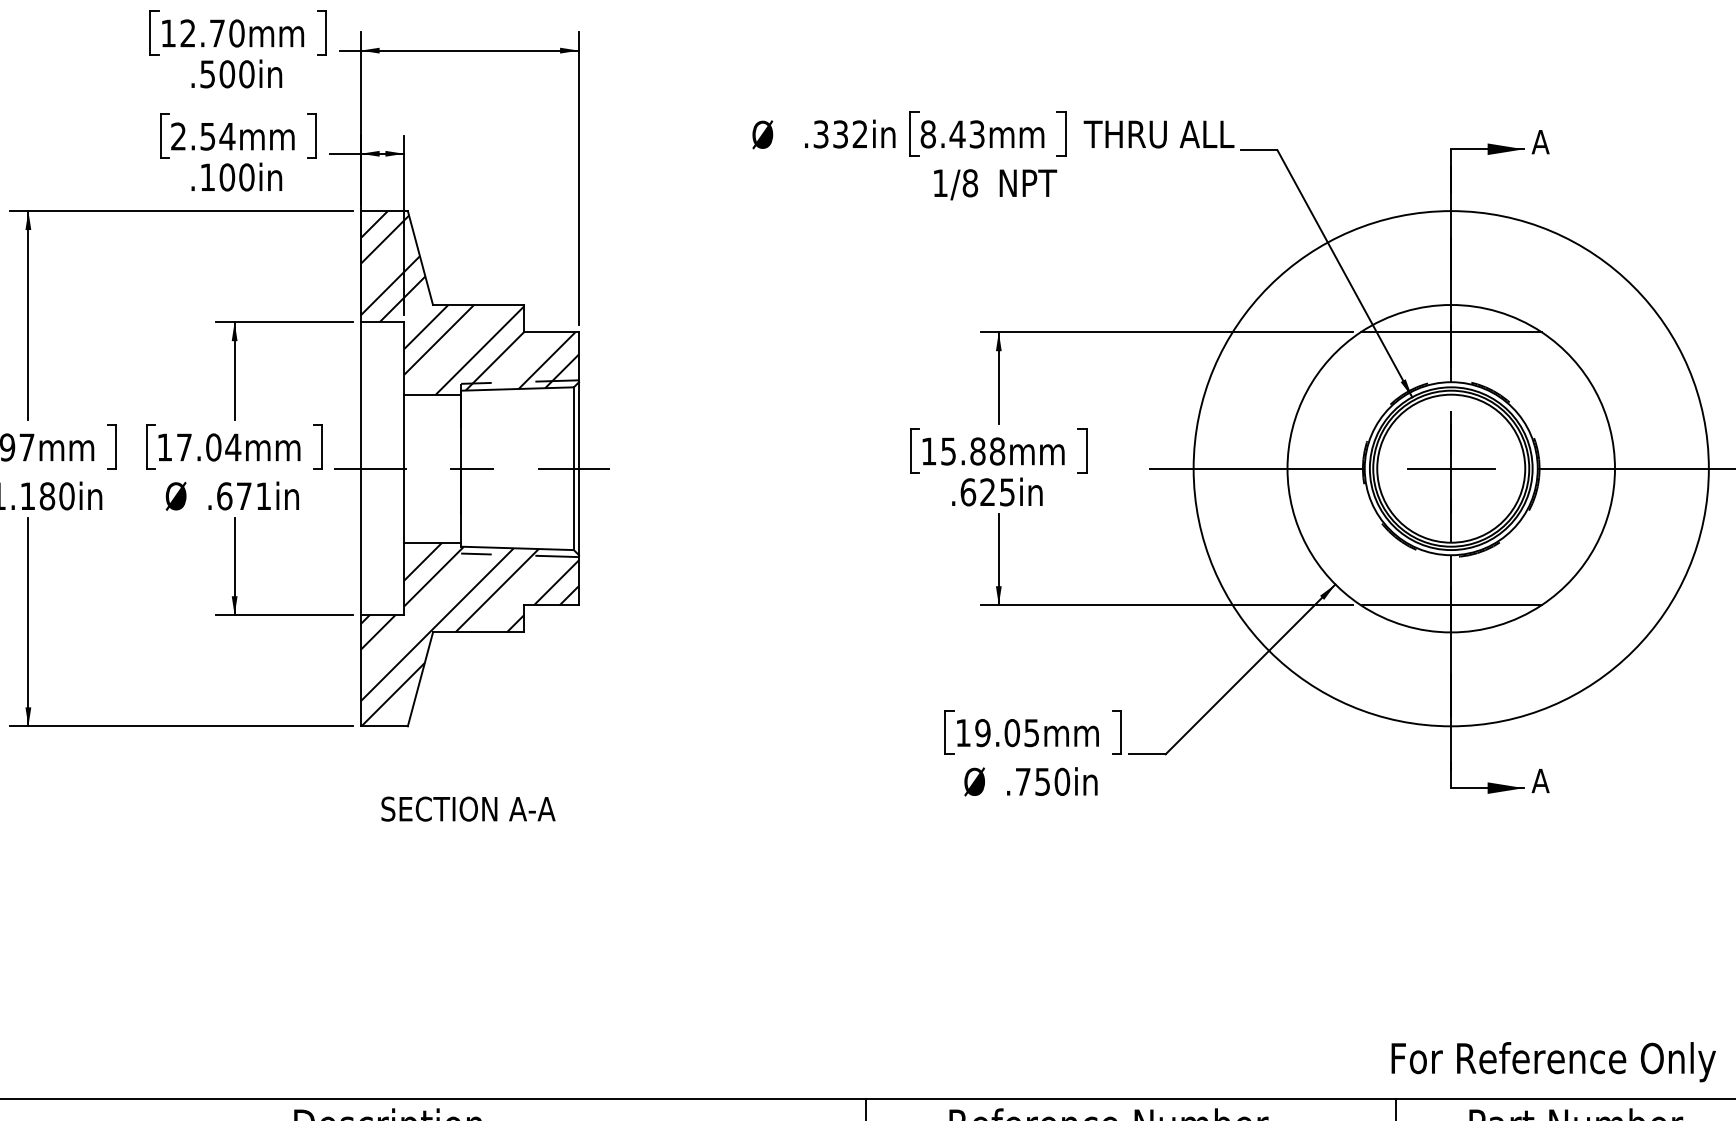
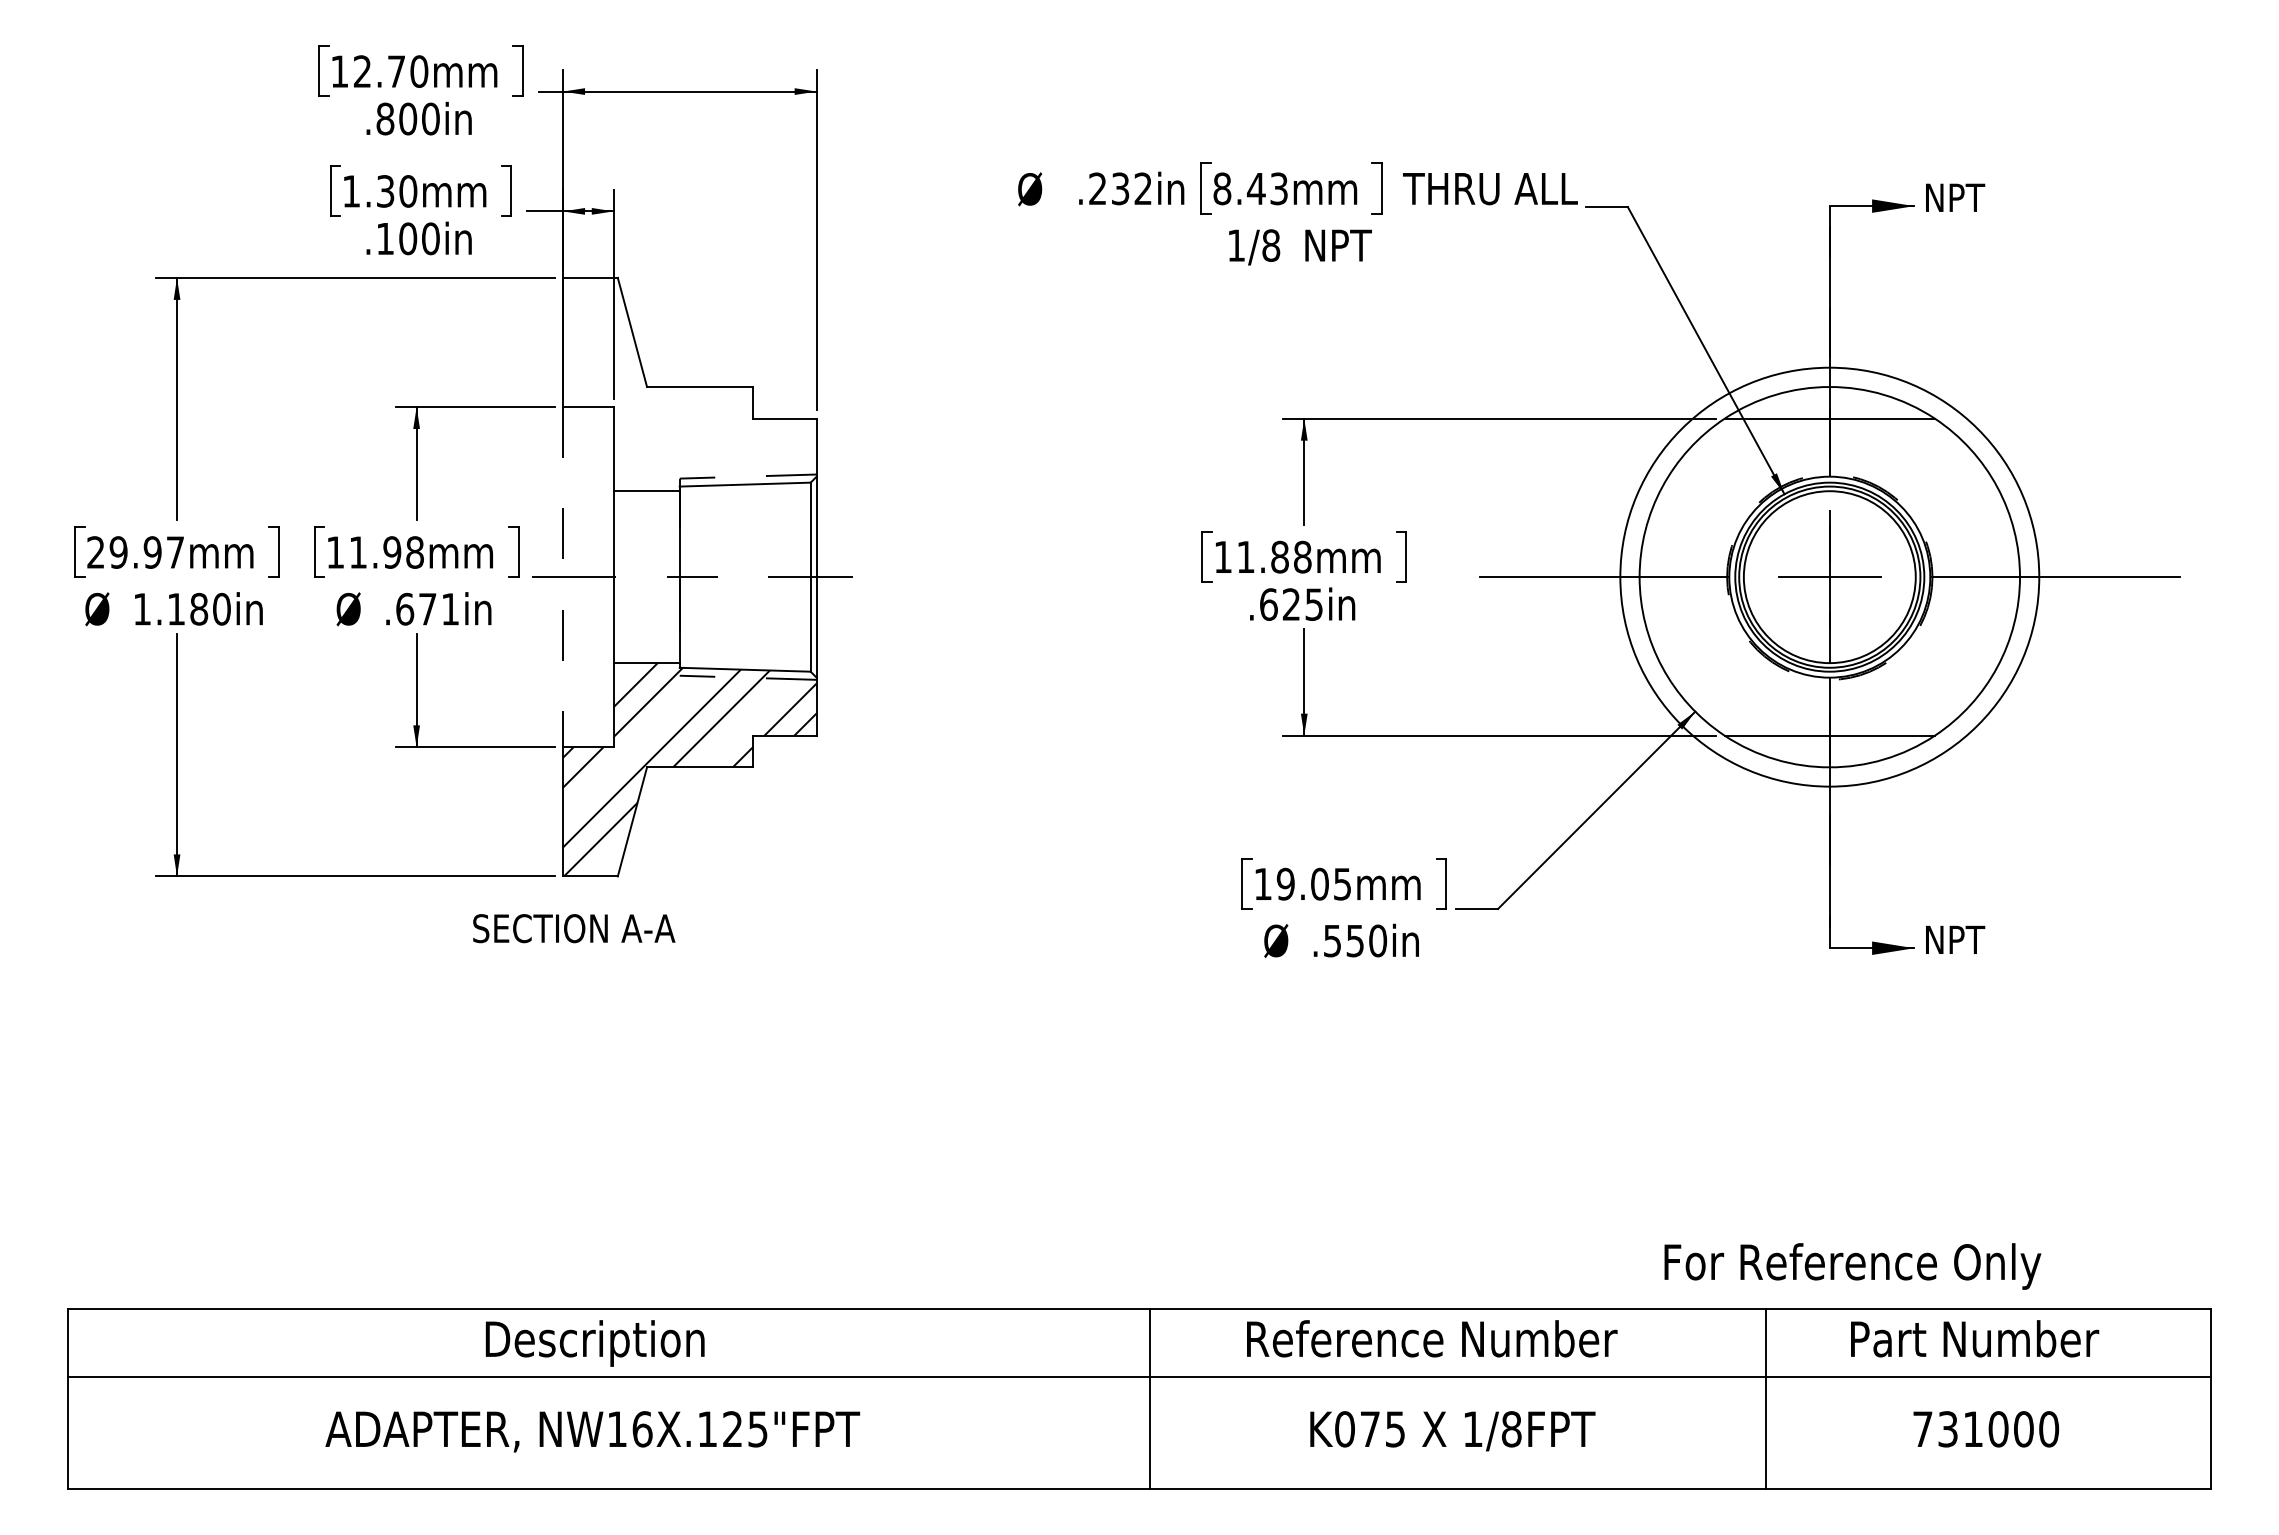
text: (207, 73) -> (385, 118), .500in -> .800in
text: (820, 134) -> (1097, 188), .332in -> .232in
text: (202, 136) -> (379, 191), 2.54mm -> 1.30mm
text: (1558, 141) -> (1954, 197), A -> NPT
hatch: (469, 302) -> (689, 384), removed
text: (209, 447) -> (387, 552), 17.04mm -> 11.98mm
text: (948, 451) -> (1245, 557), 15.88mm -> 11.88mm
line: (361, 468) -> (563, 577), solid -> dashed
circle: (1450, 468) -> (1829, 576), size x0.7
text: (1558, 780) -> (1954, 939), A -> NPT
text: (1023, 782) -> (1332, 941), .750in -> .550in
text: (468, 809) -> (574, 928), moved
text: (1553, 1062) -> (1852, 1266), moved

